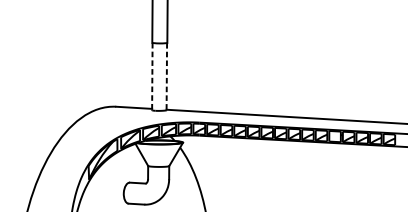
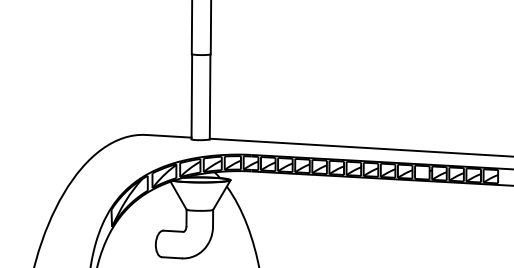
line: (152, 77) -> (191, 97), dashed -> solid
line: (167, 77) -> (210, 97), dashed -> solid

